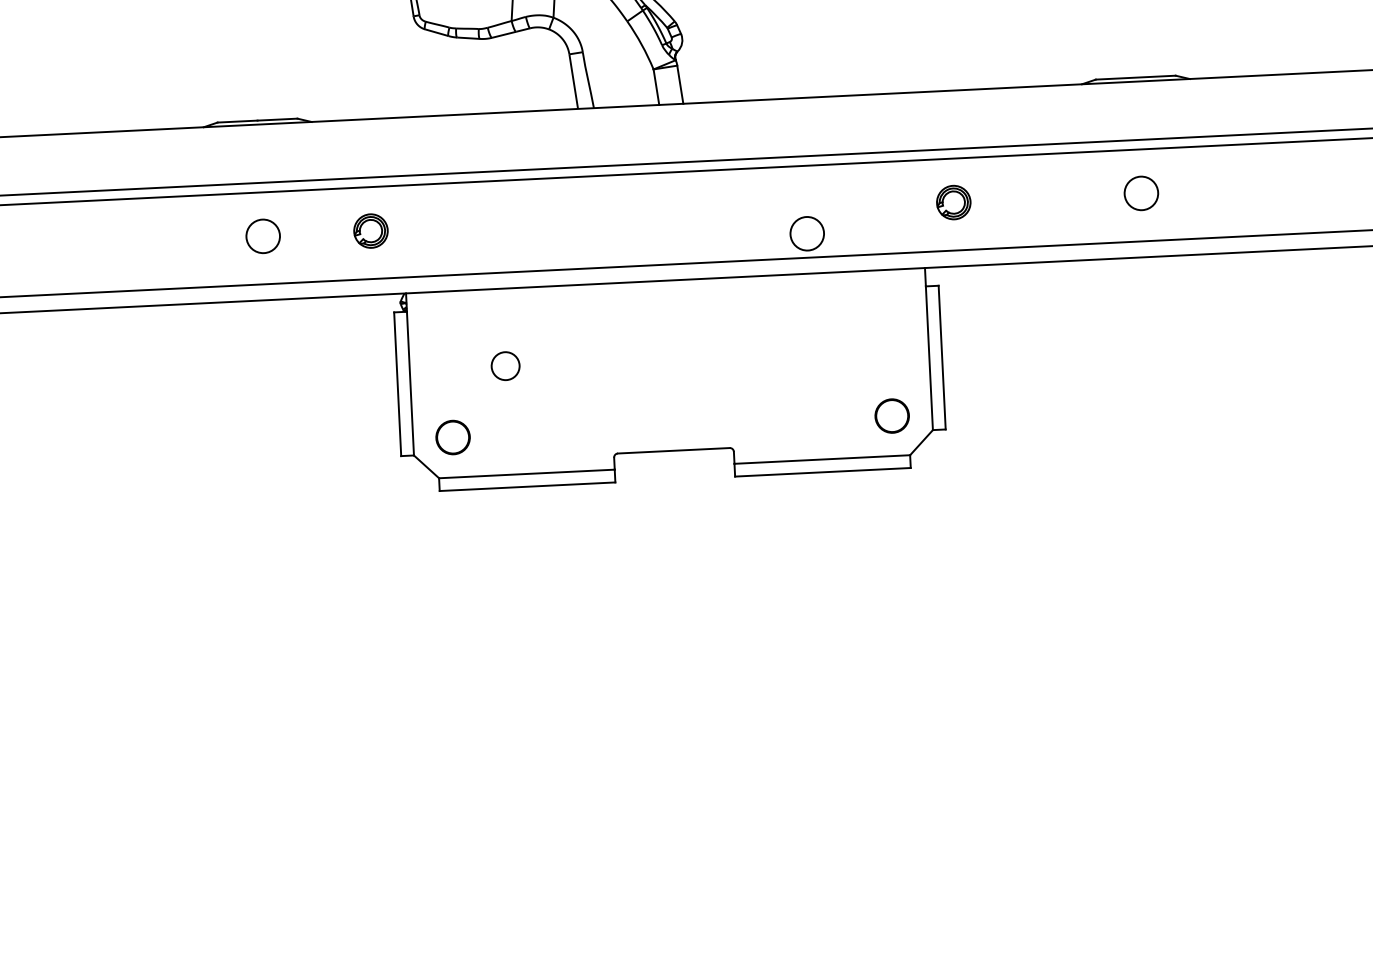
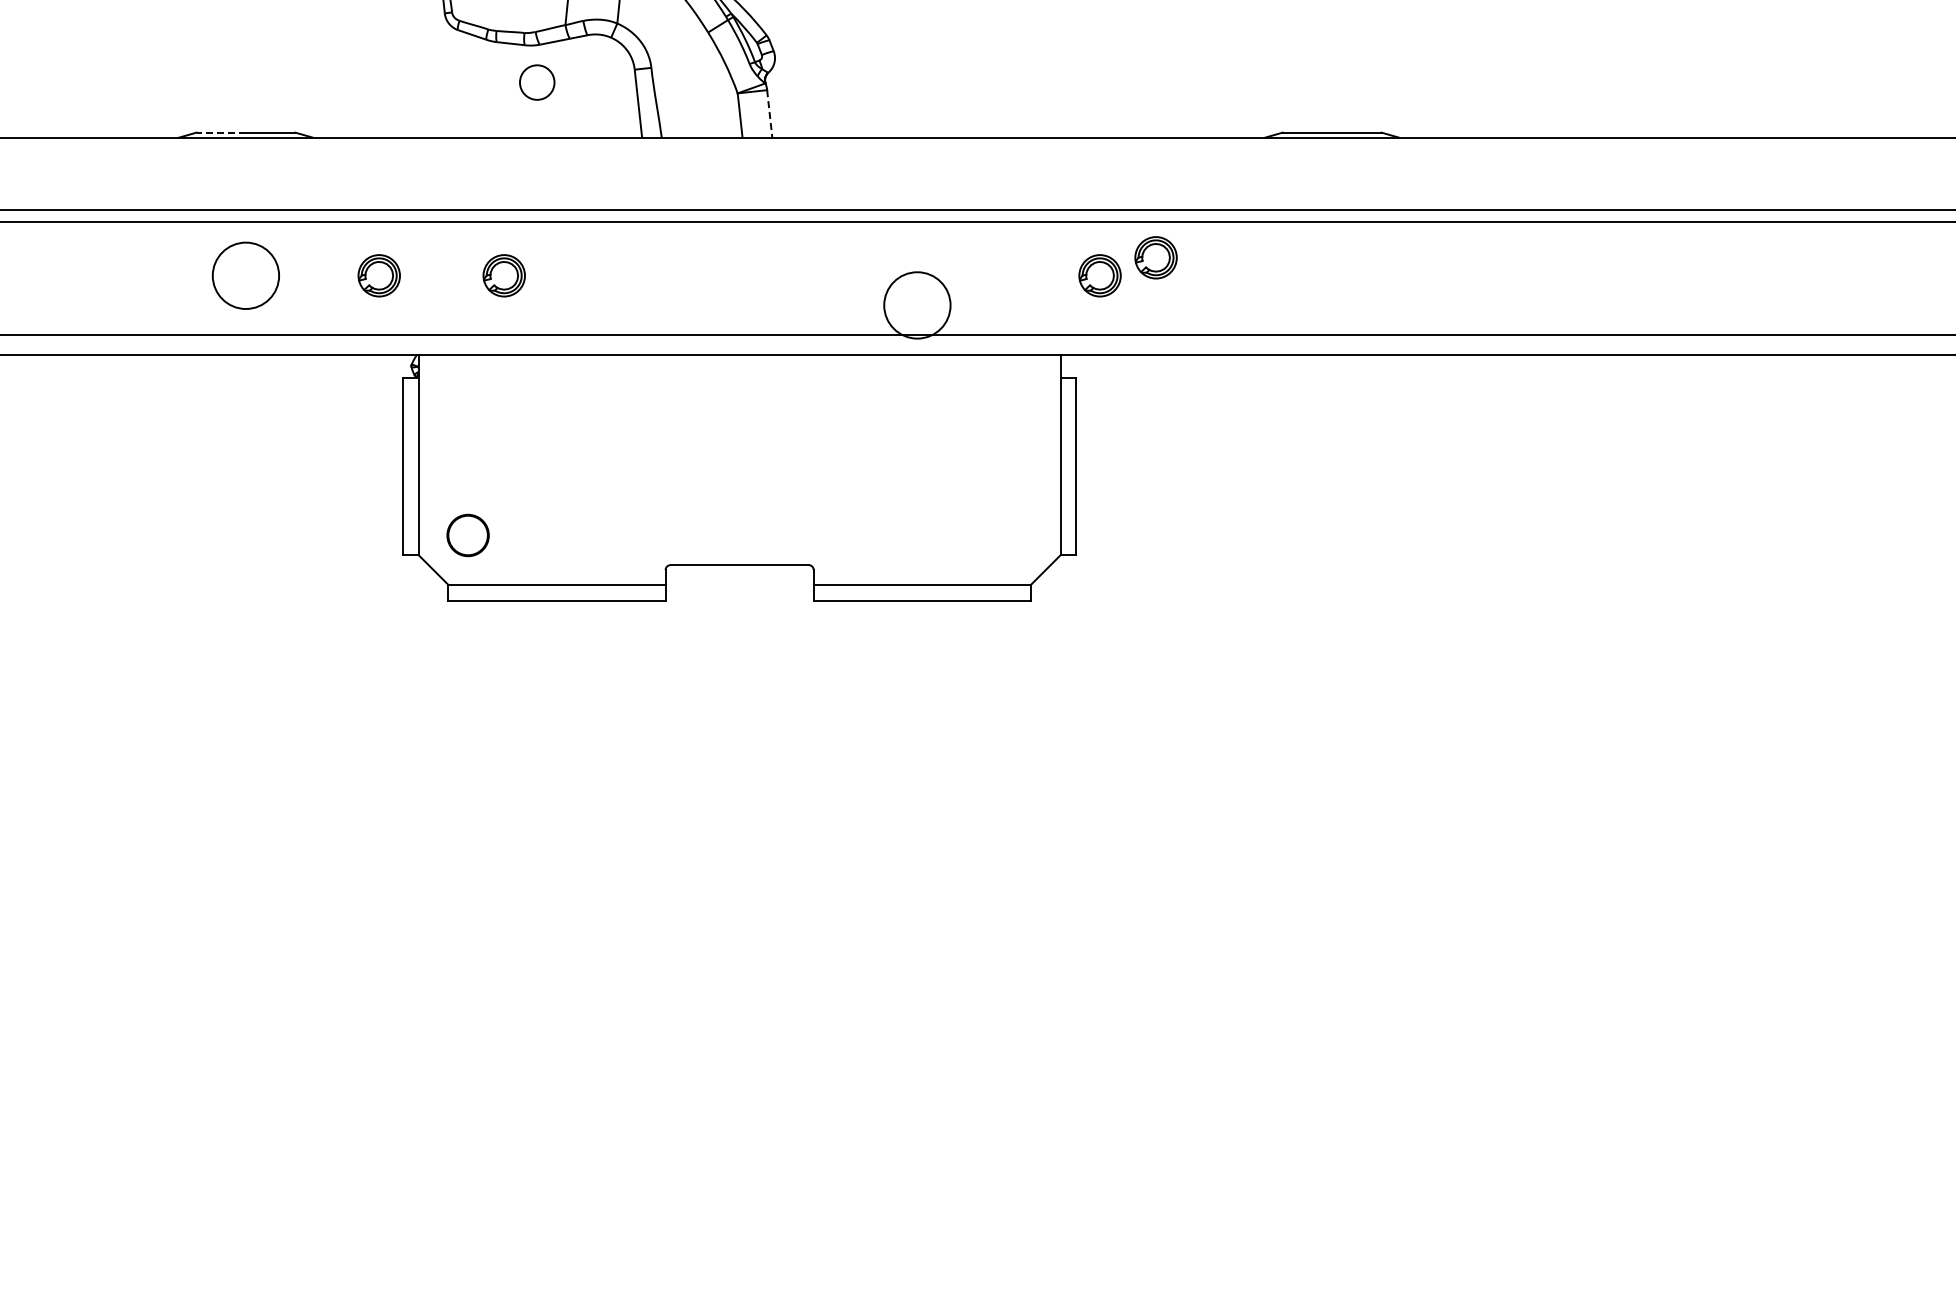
line: (680, 84) -> (769, 113), solid -> dashed
line: (237, 121) -> (221, 132), solid -> dashed
part: (997, 185) -> (1155, 257), added
circle: (1140, 193) -> (1331, 275), removed
part: (471, 225) -> (503, 275), added
circle: (807, 233) -> (917, 305), size x1.6
circle: (262, 236) -> (245, 275), size x1.6
circle: (505, 366) -> (537, 82), moved
part: (891, 416) -> (1010, 535), removed

